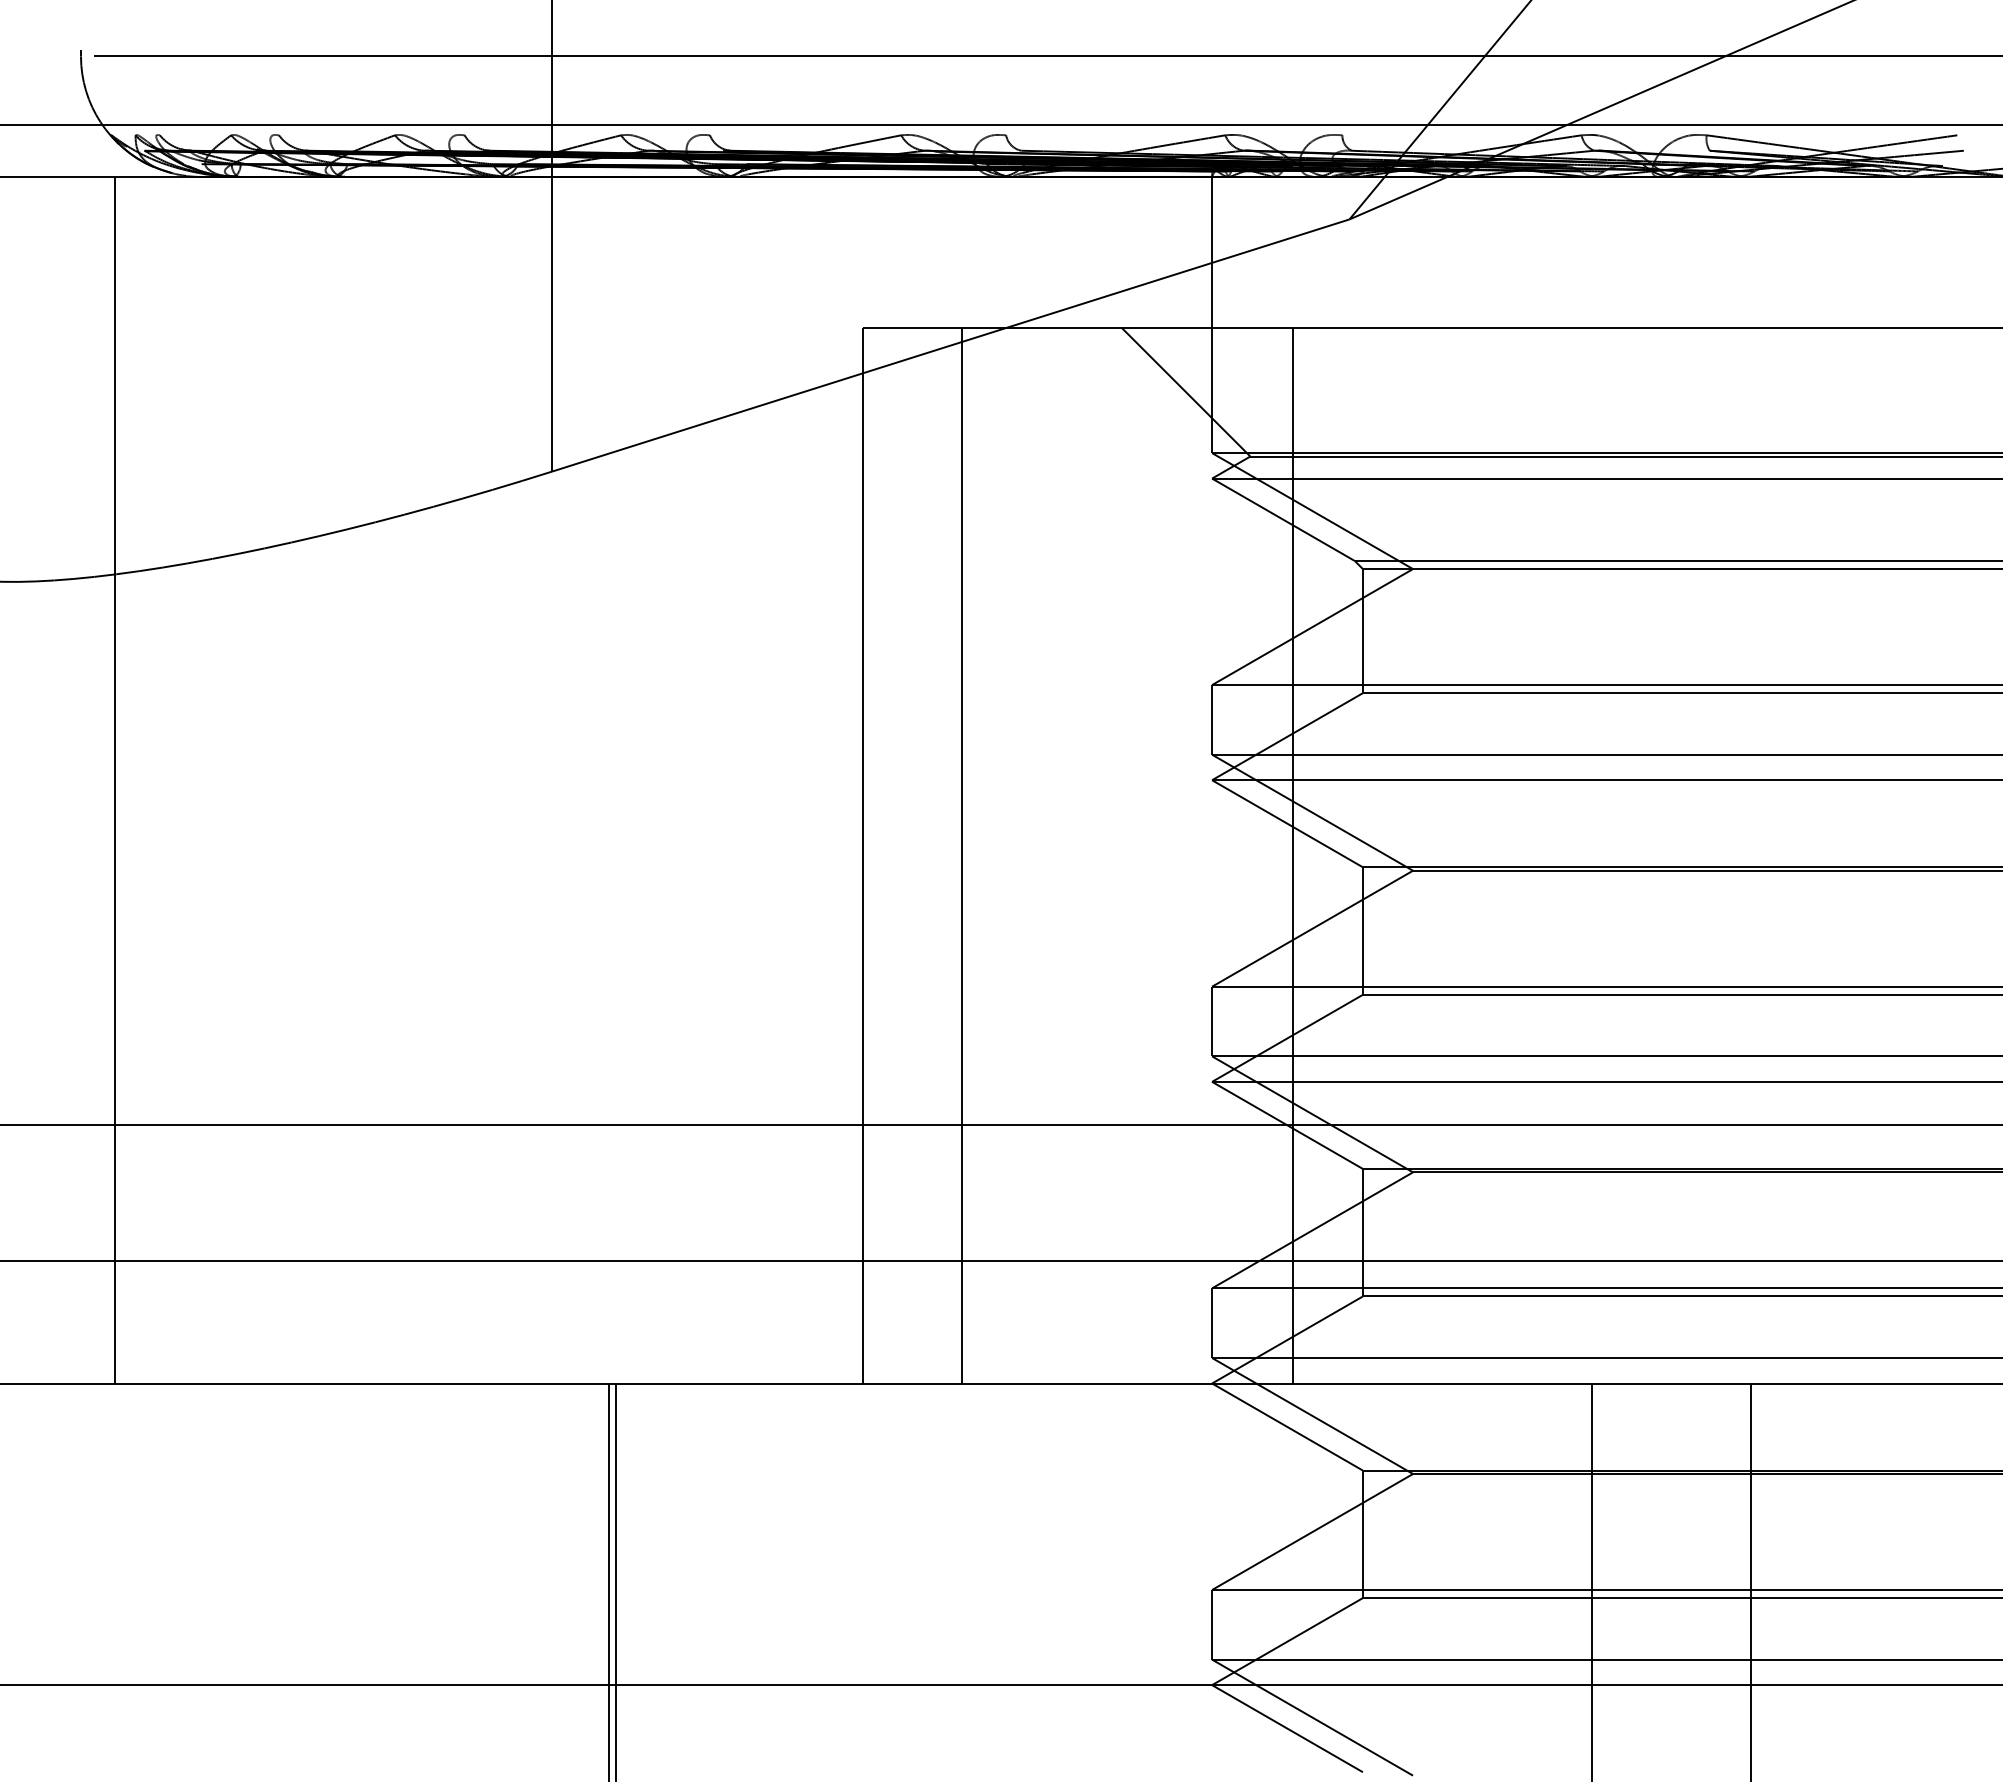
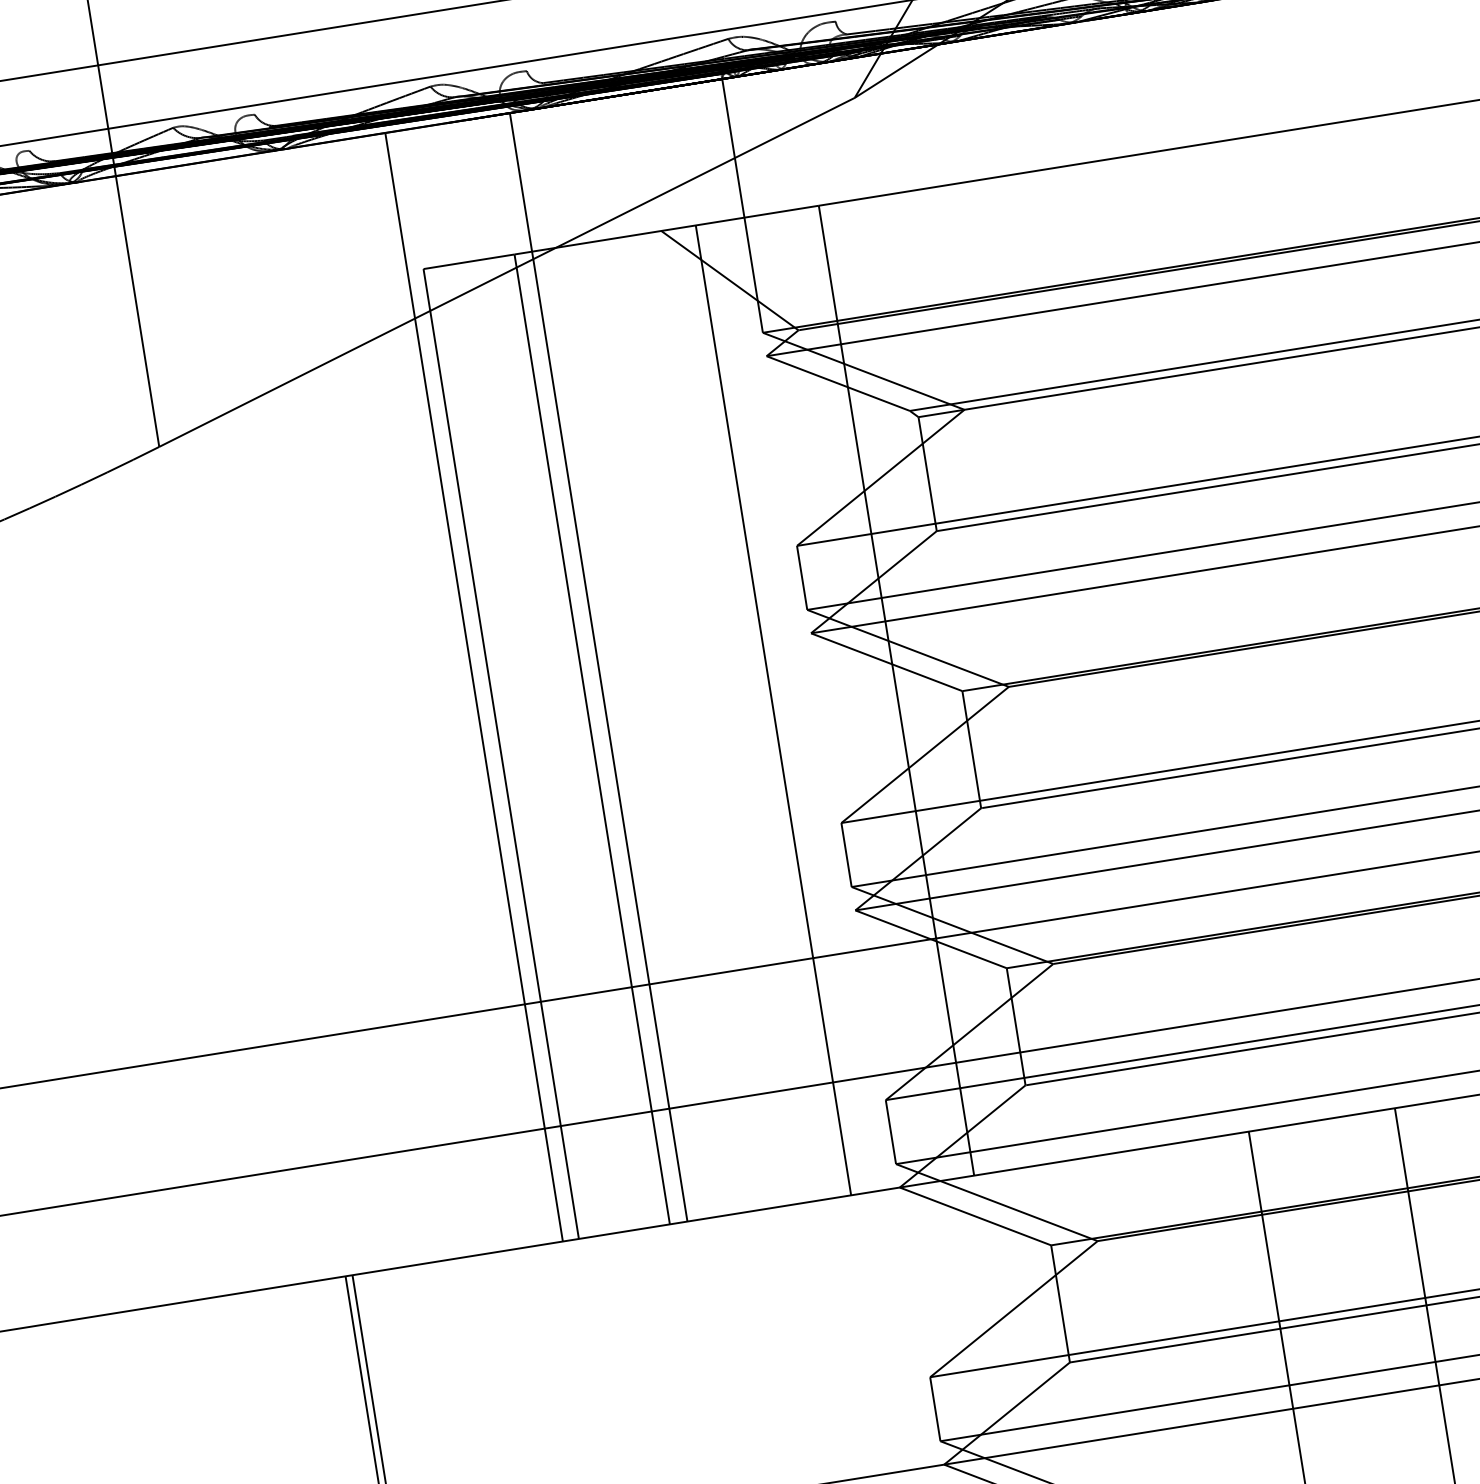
line: (845, 779) -> (474, 686), added
line: (980, 779) -> (598, 666), added
line: (1159, 855) -> (773, 710), added

